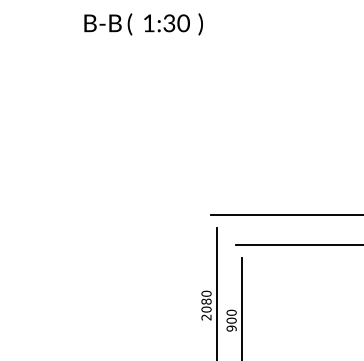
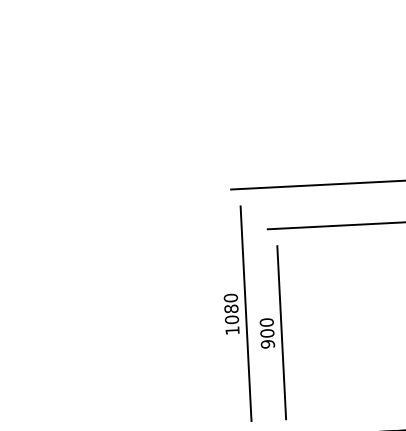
text: (206, 317) -> (232, 330), 2080 -> 1080

